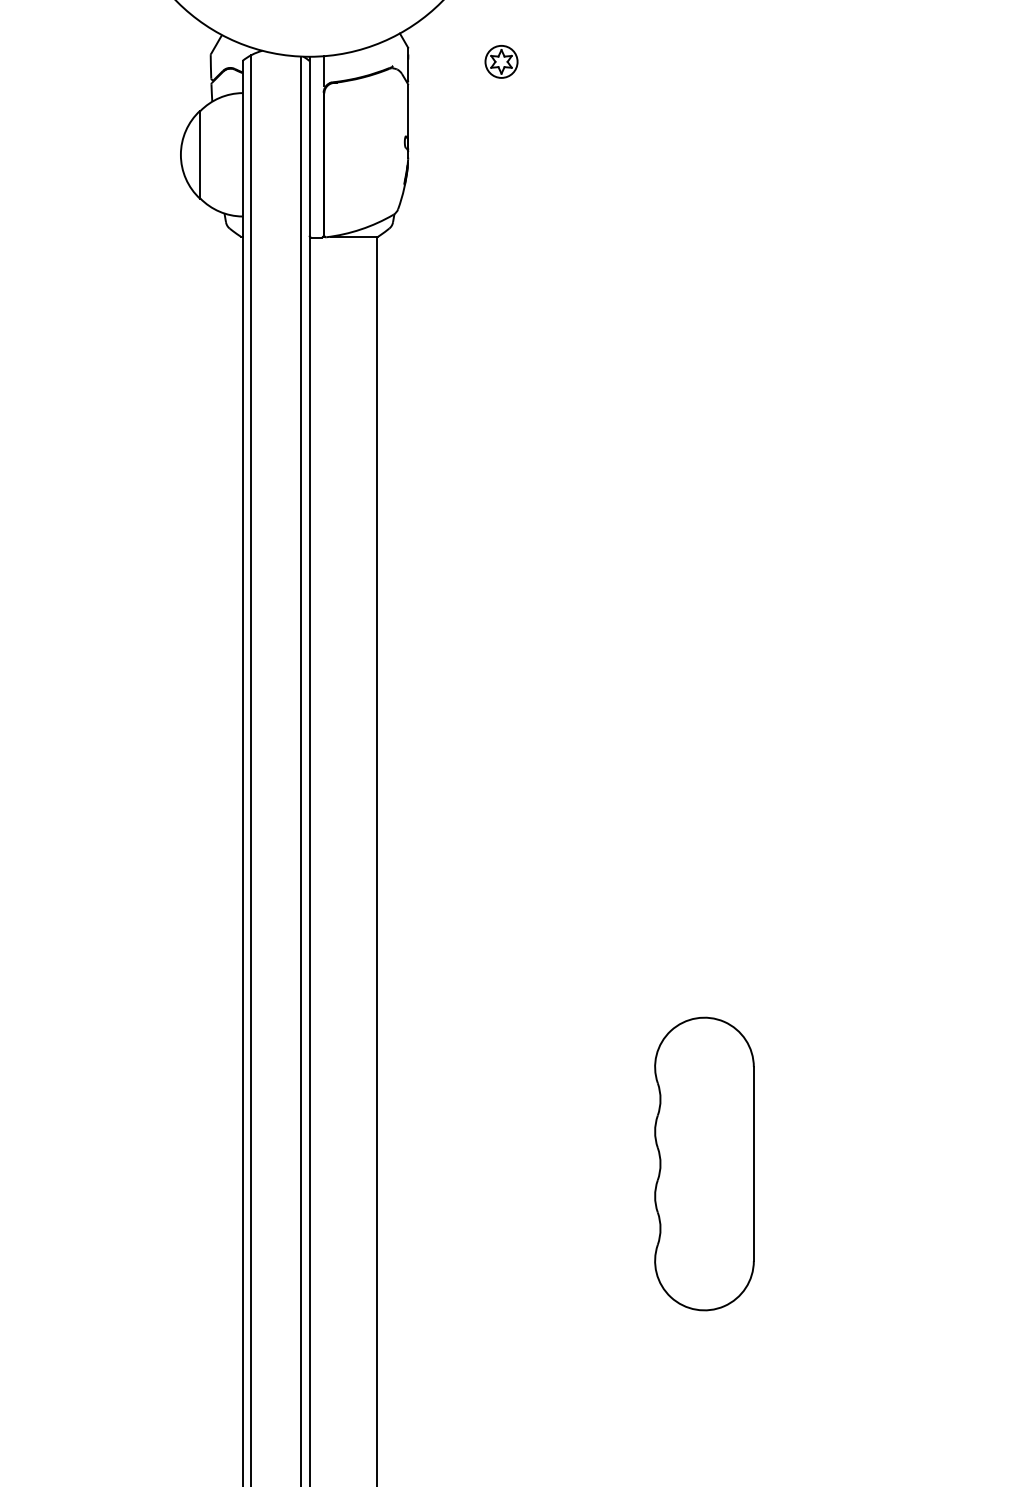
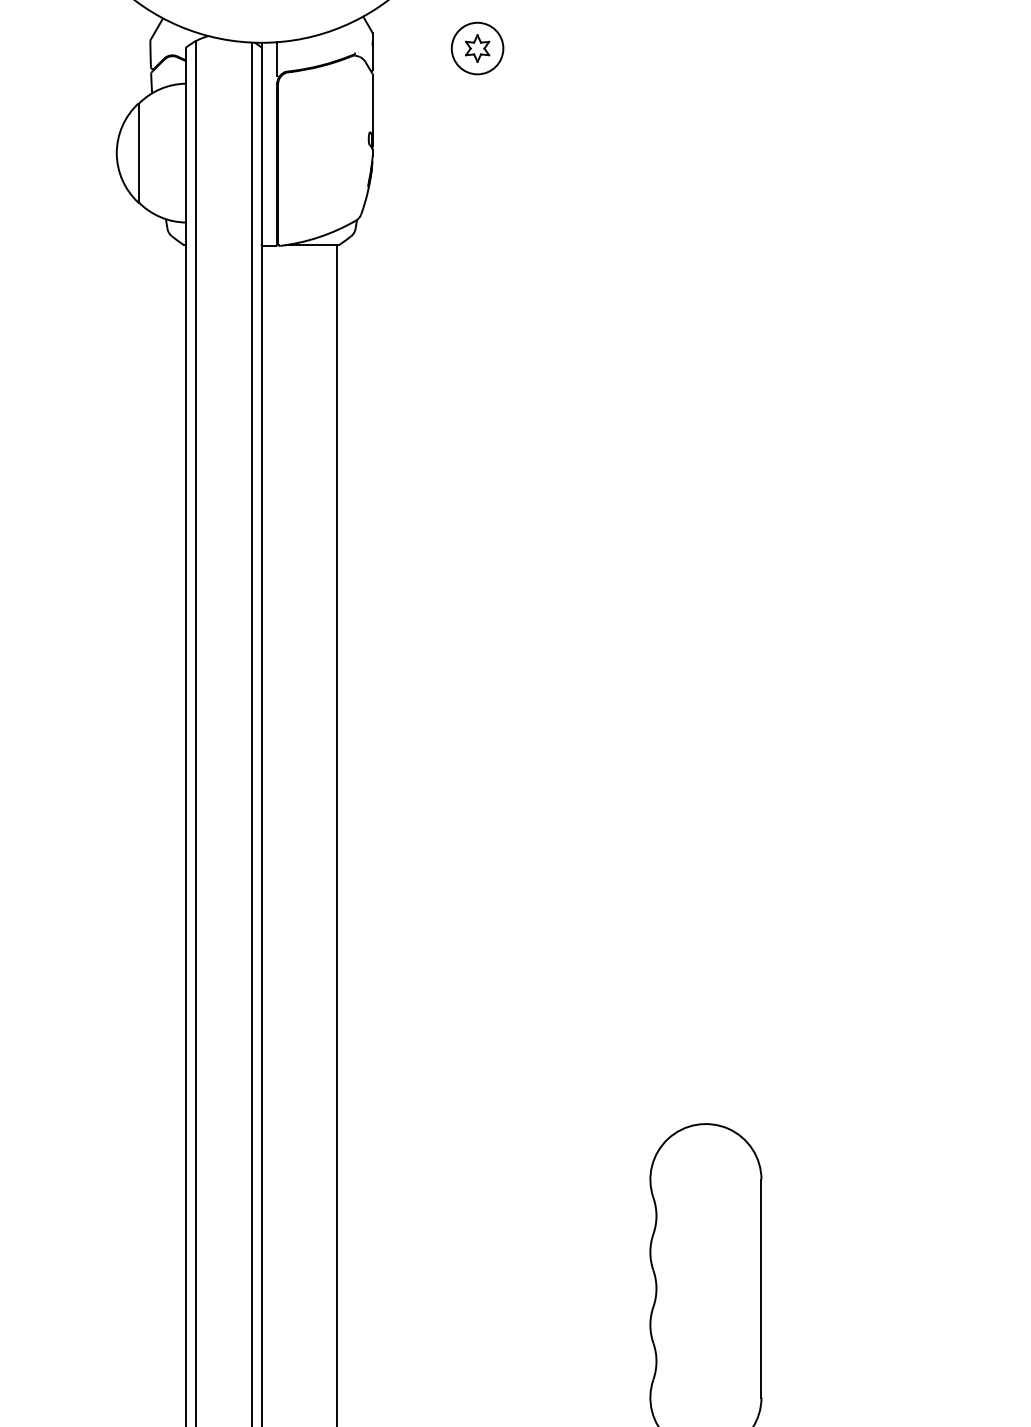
circle: (501, 61) -> (477, 48), size x1.43

